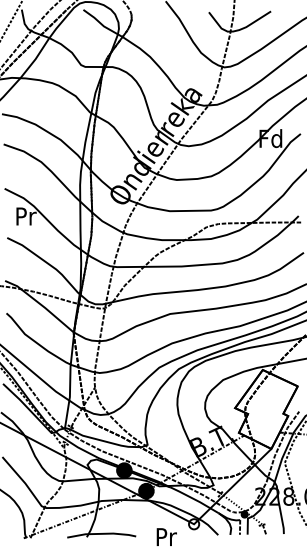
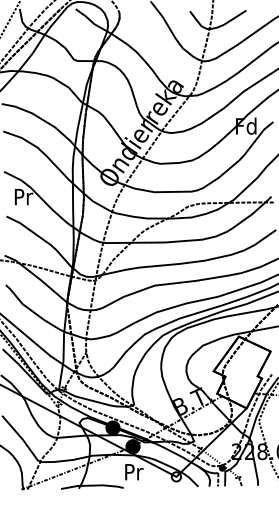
text: (166, 536) -> (134, 471), moved

